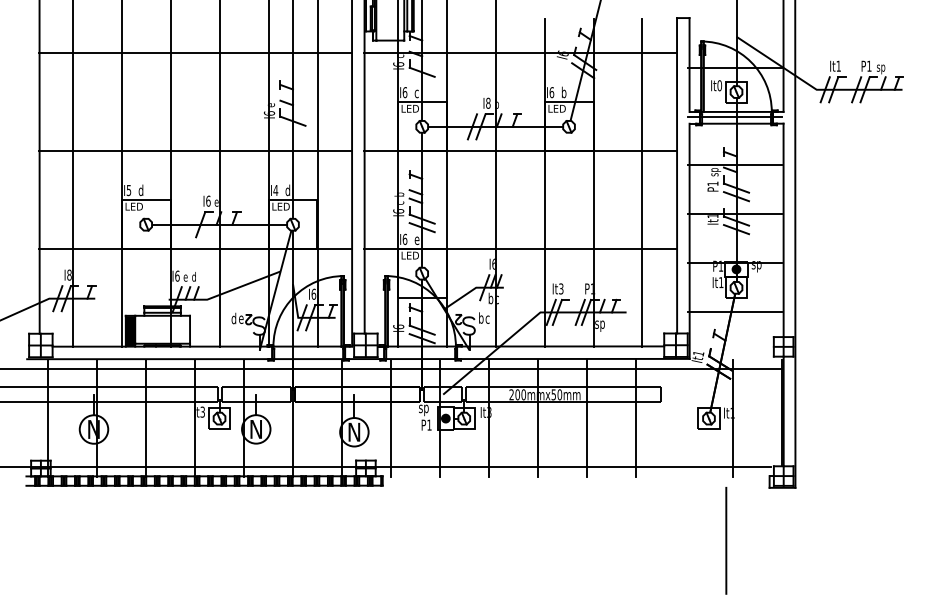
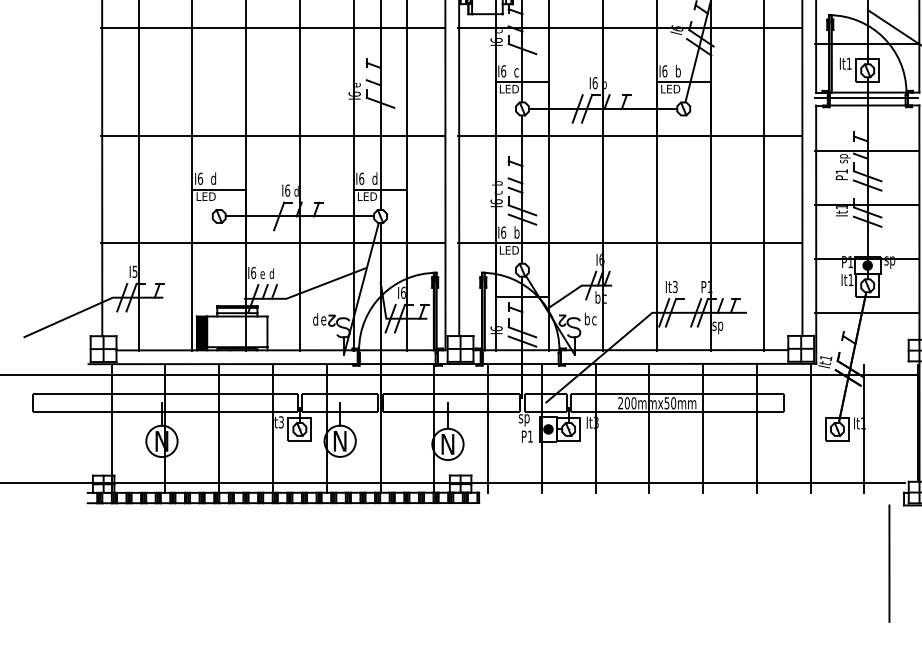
text: (719, 85) -> (849, 63), It0 -> It1
text: (488, 102) -> (595, 82), I8 -> I6
text: (128, 190) -> (199, 178), I5 -> I6
text: (275, 190) -> (361, 178), I4 -> I6
text: (216, 201) -> (296, 190), e -> d
text: (416, 238) -> (516, 231), e -> b
text: (69, 274) -> (135, 271), I8 -> I5
line: (684, 417) -> (810, 428), added
line: (726, 540) -> (889, 563), moved

